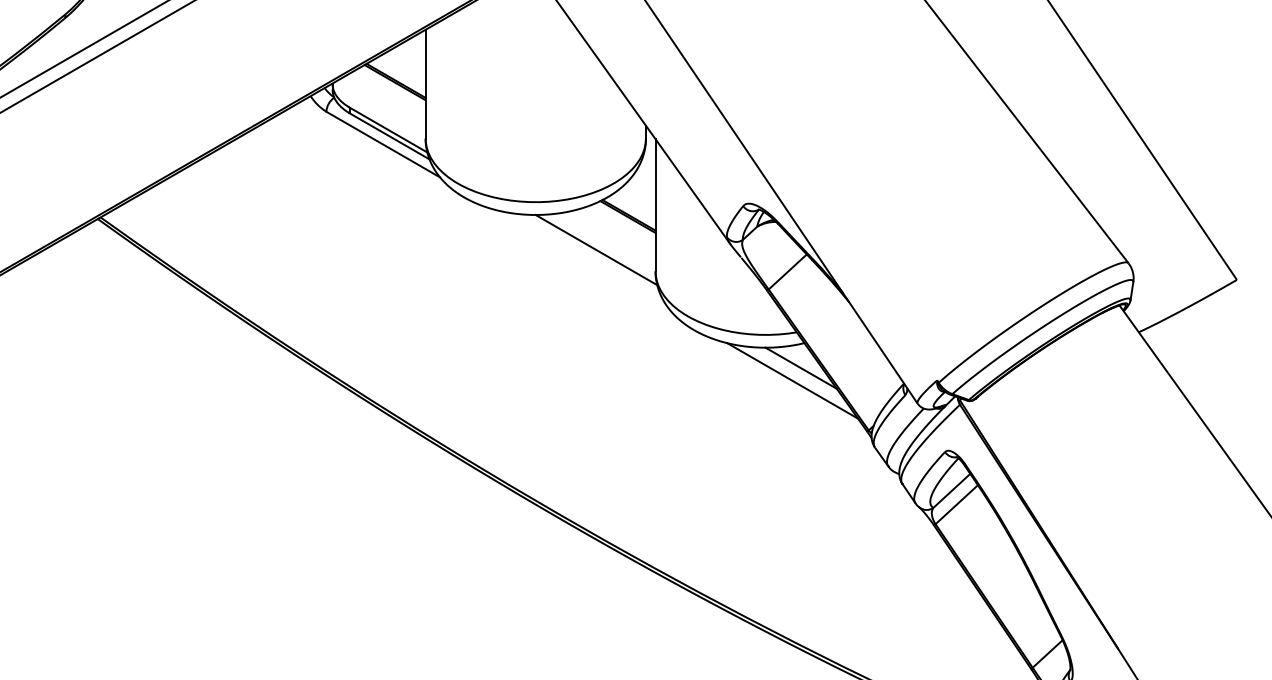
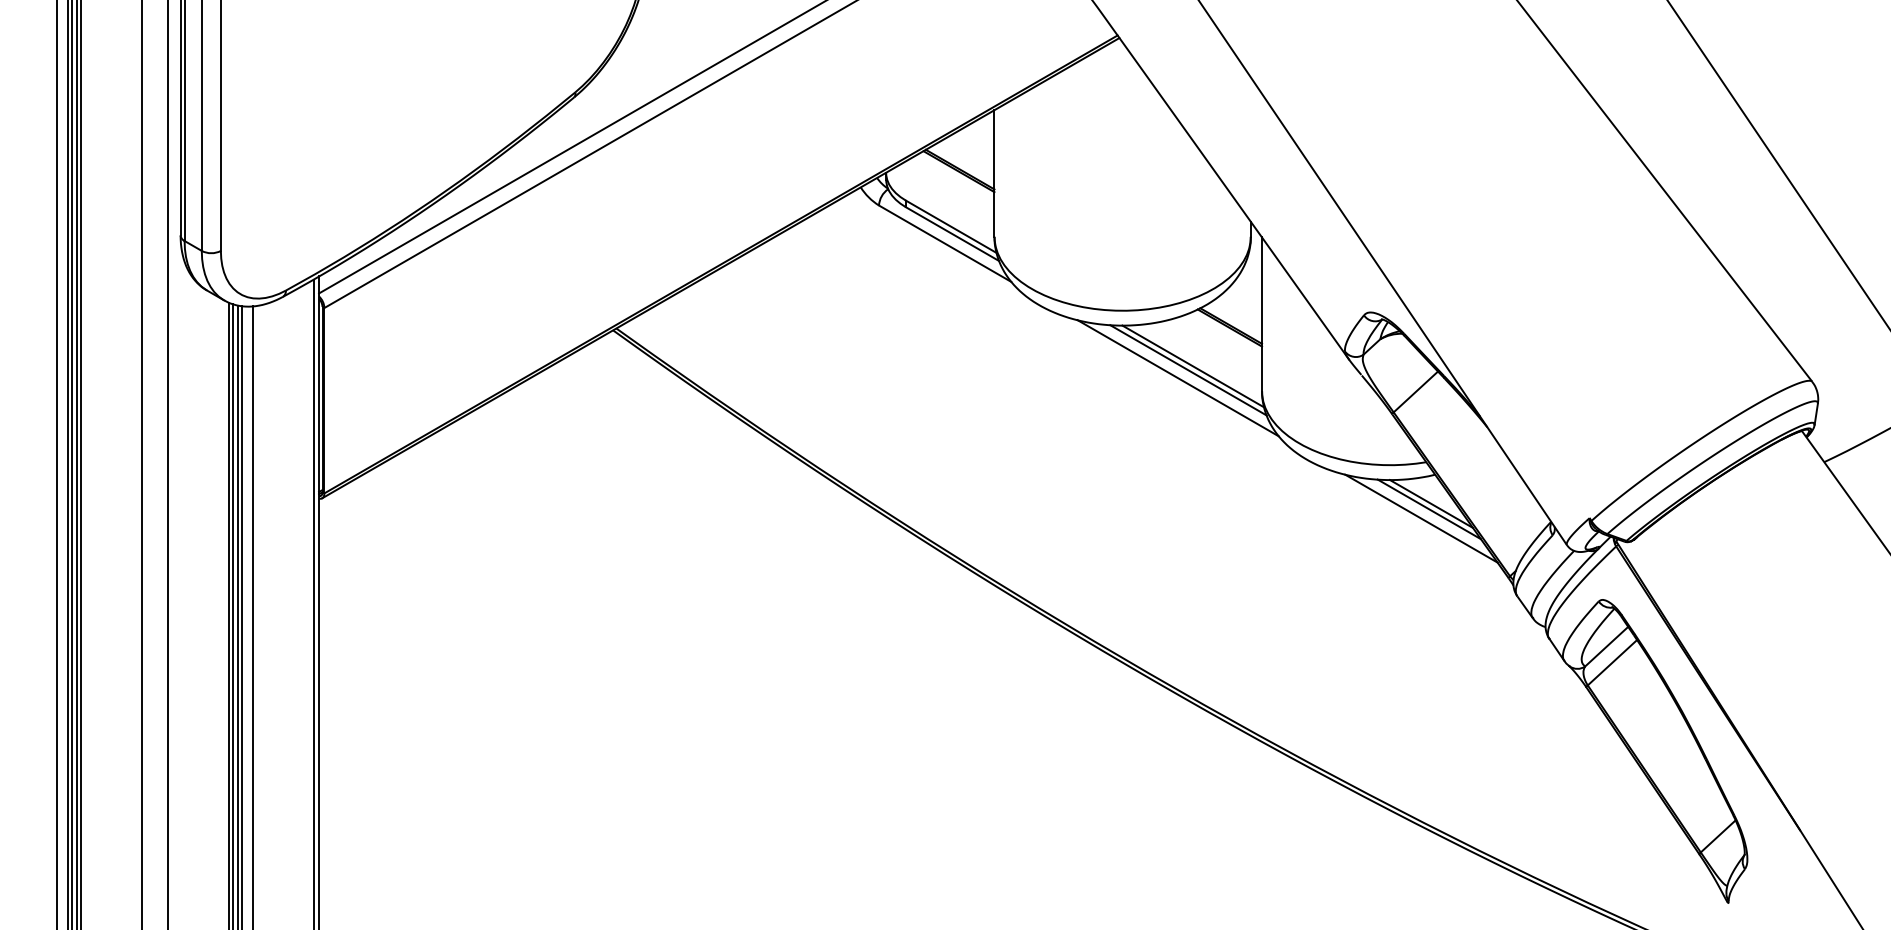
line: (592, 253) -> (1188, 370), added
line: (582, 260) -> (1177, 378), added
line: (798, 373) -> (1428, 509), added

